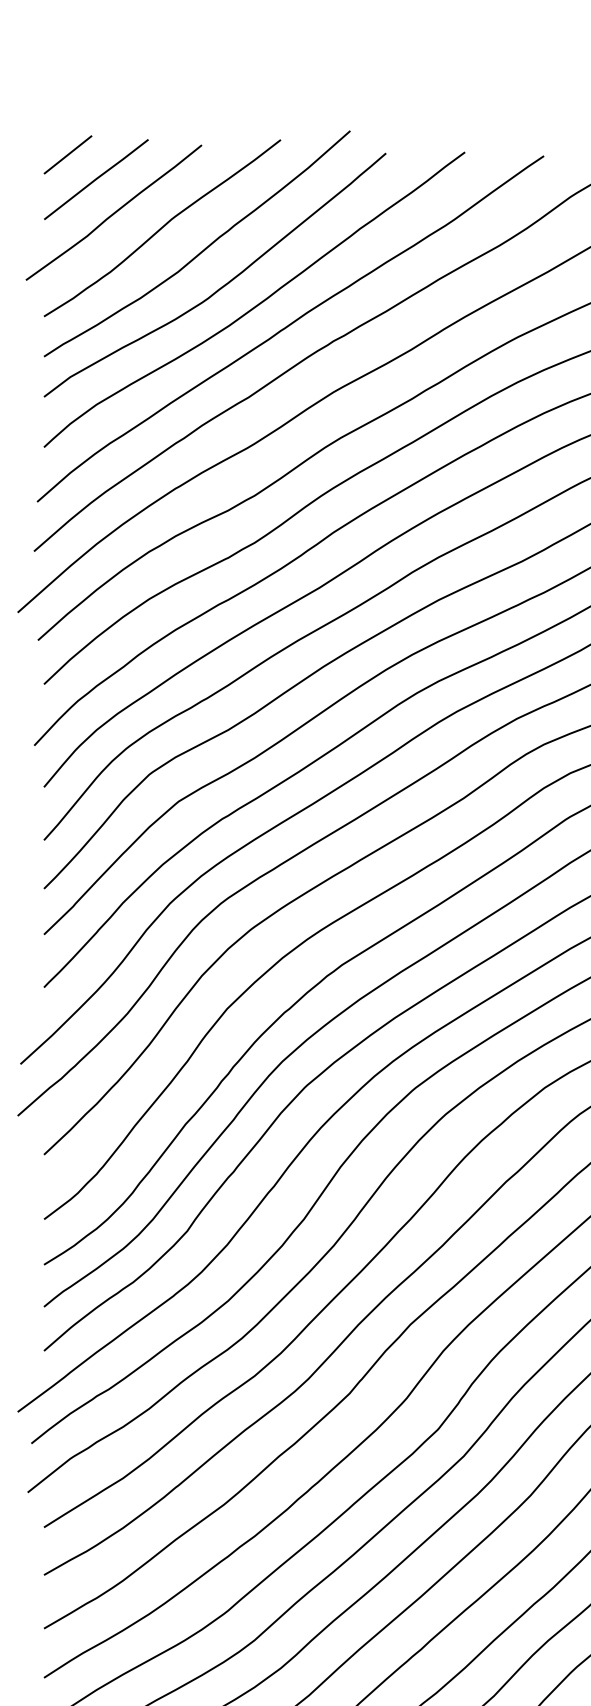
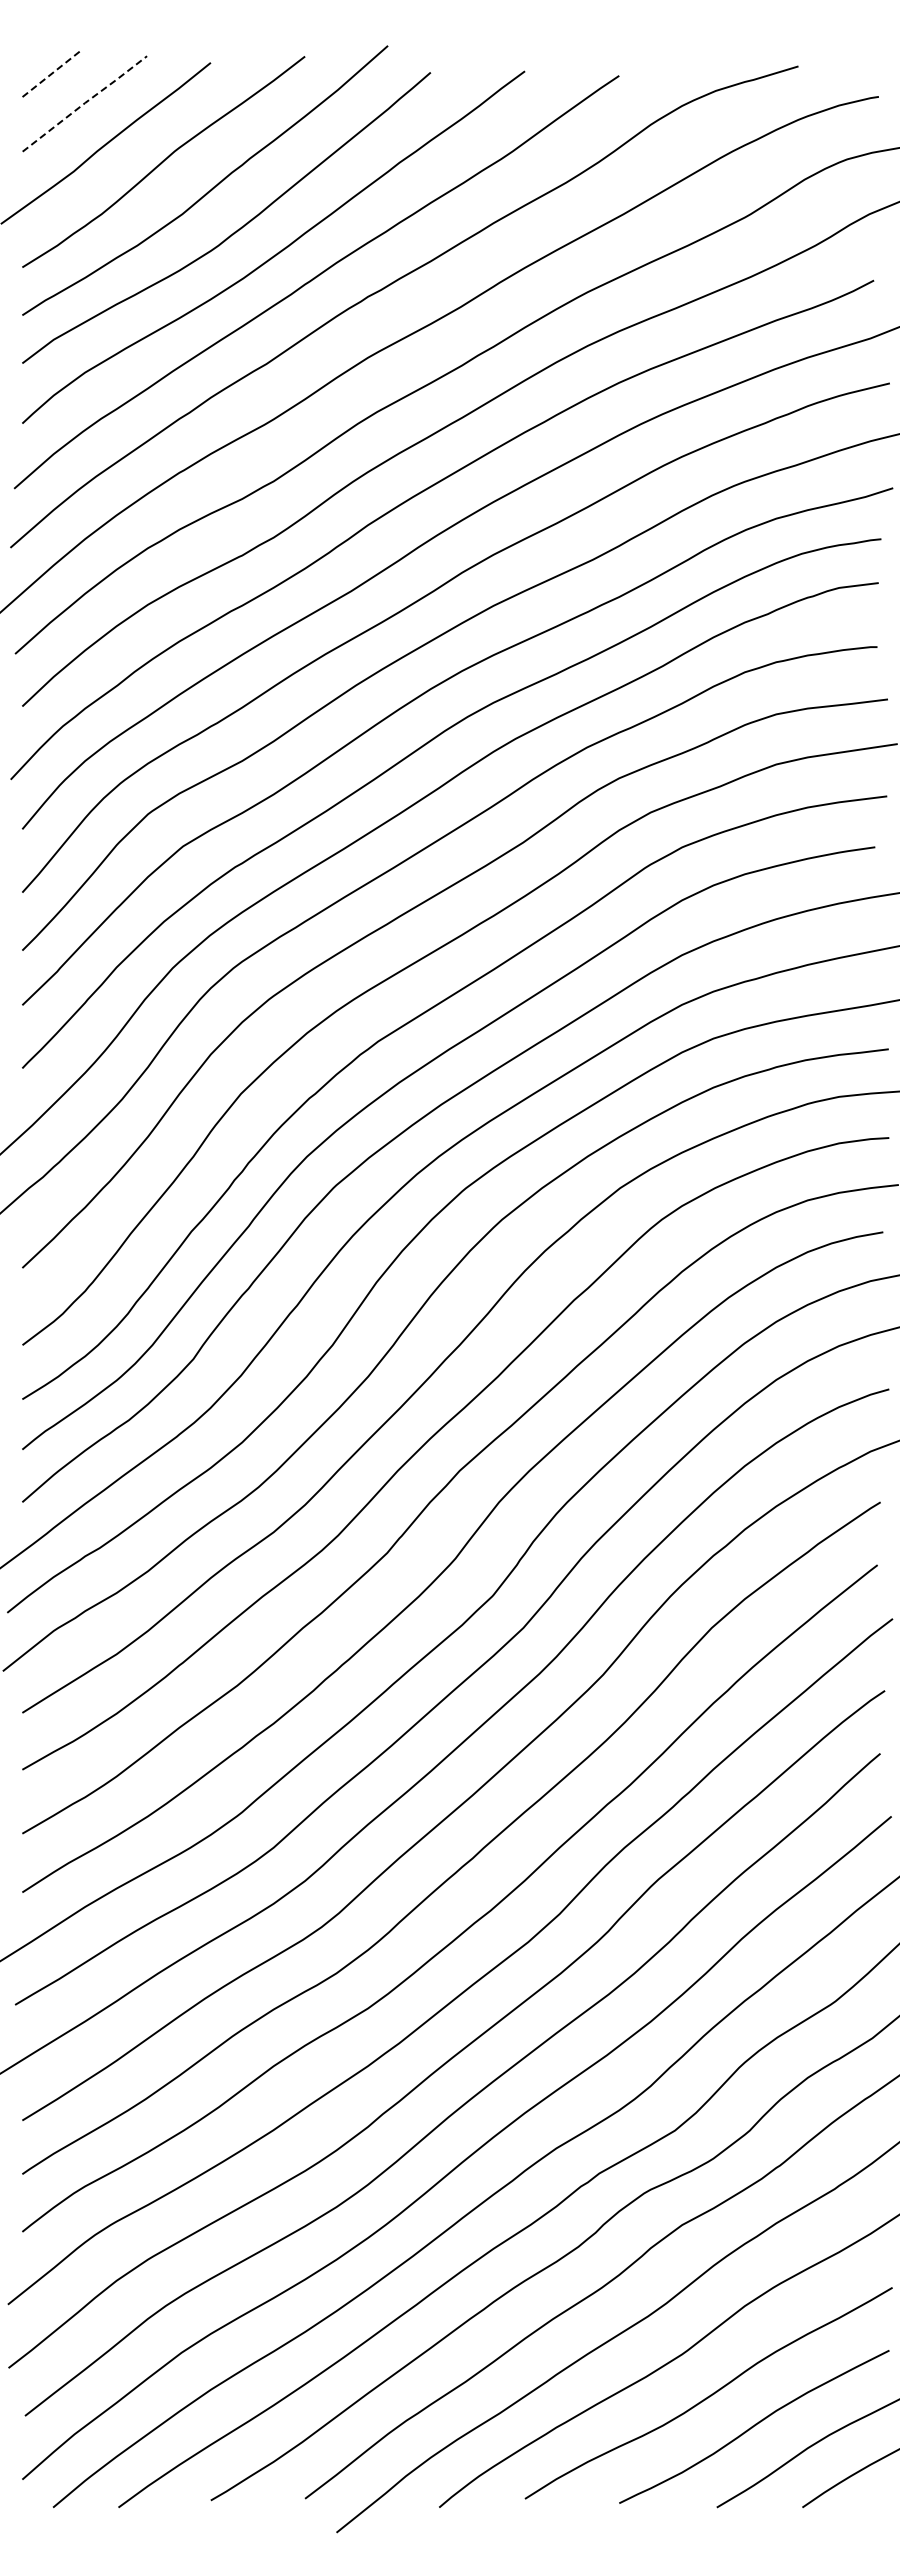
line: (68, 154) -> (51, 74), solid -> dashed
line: (96, 179) -> (85, 103), solid -> dashed

